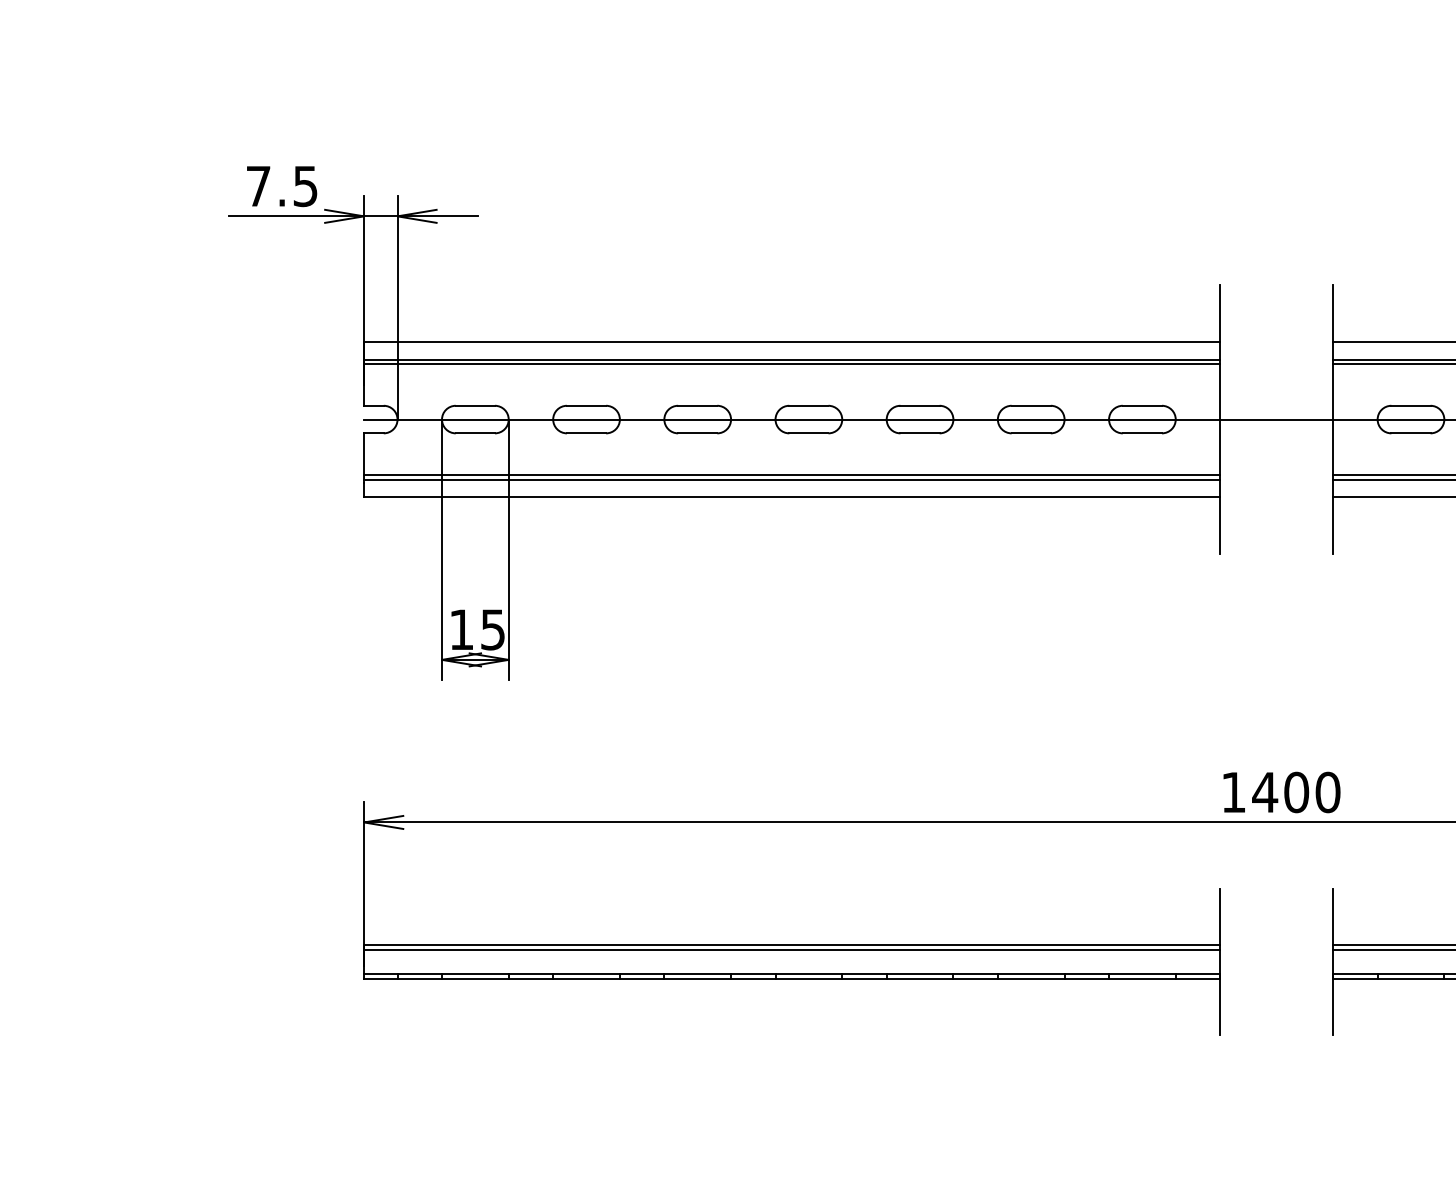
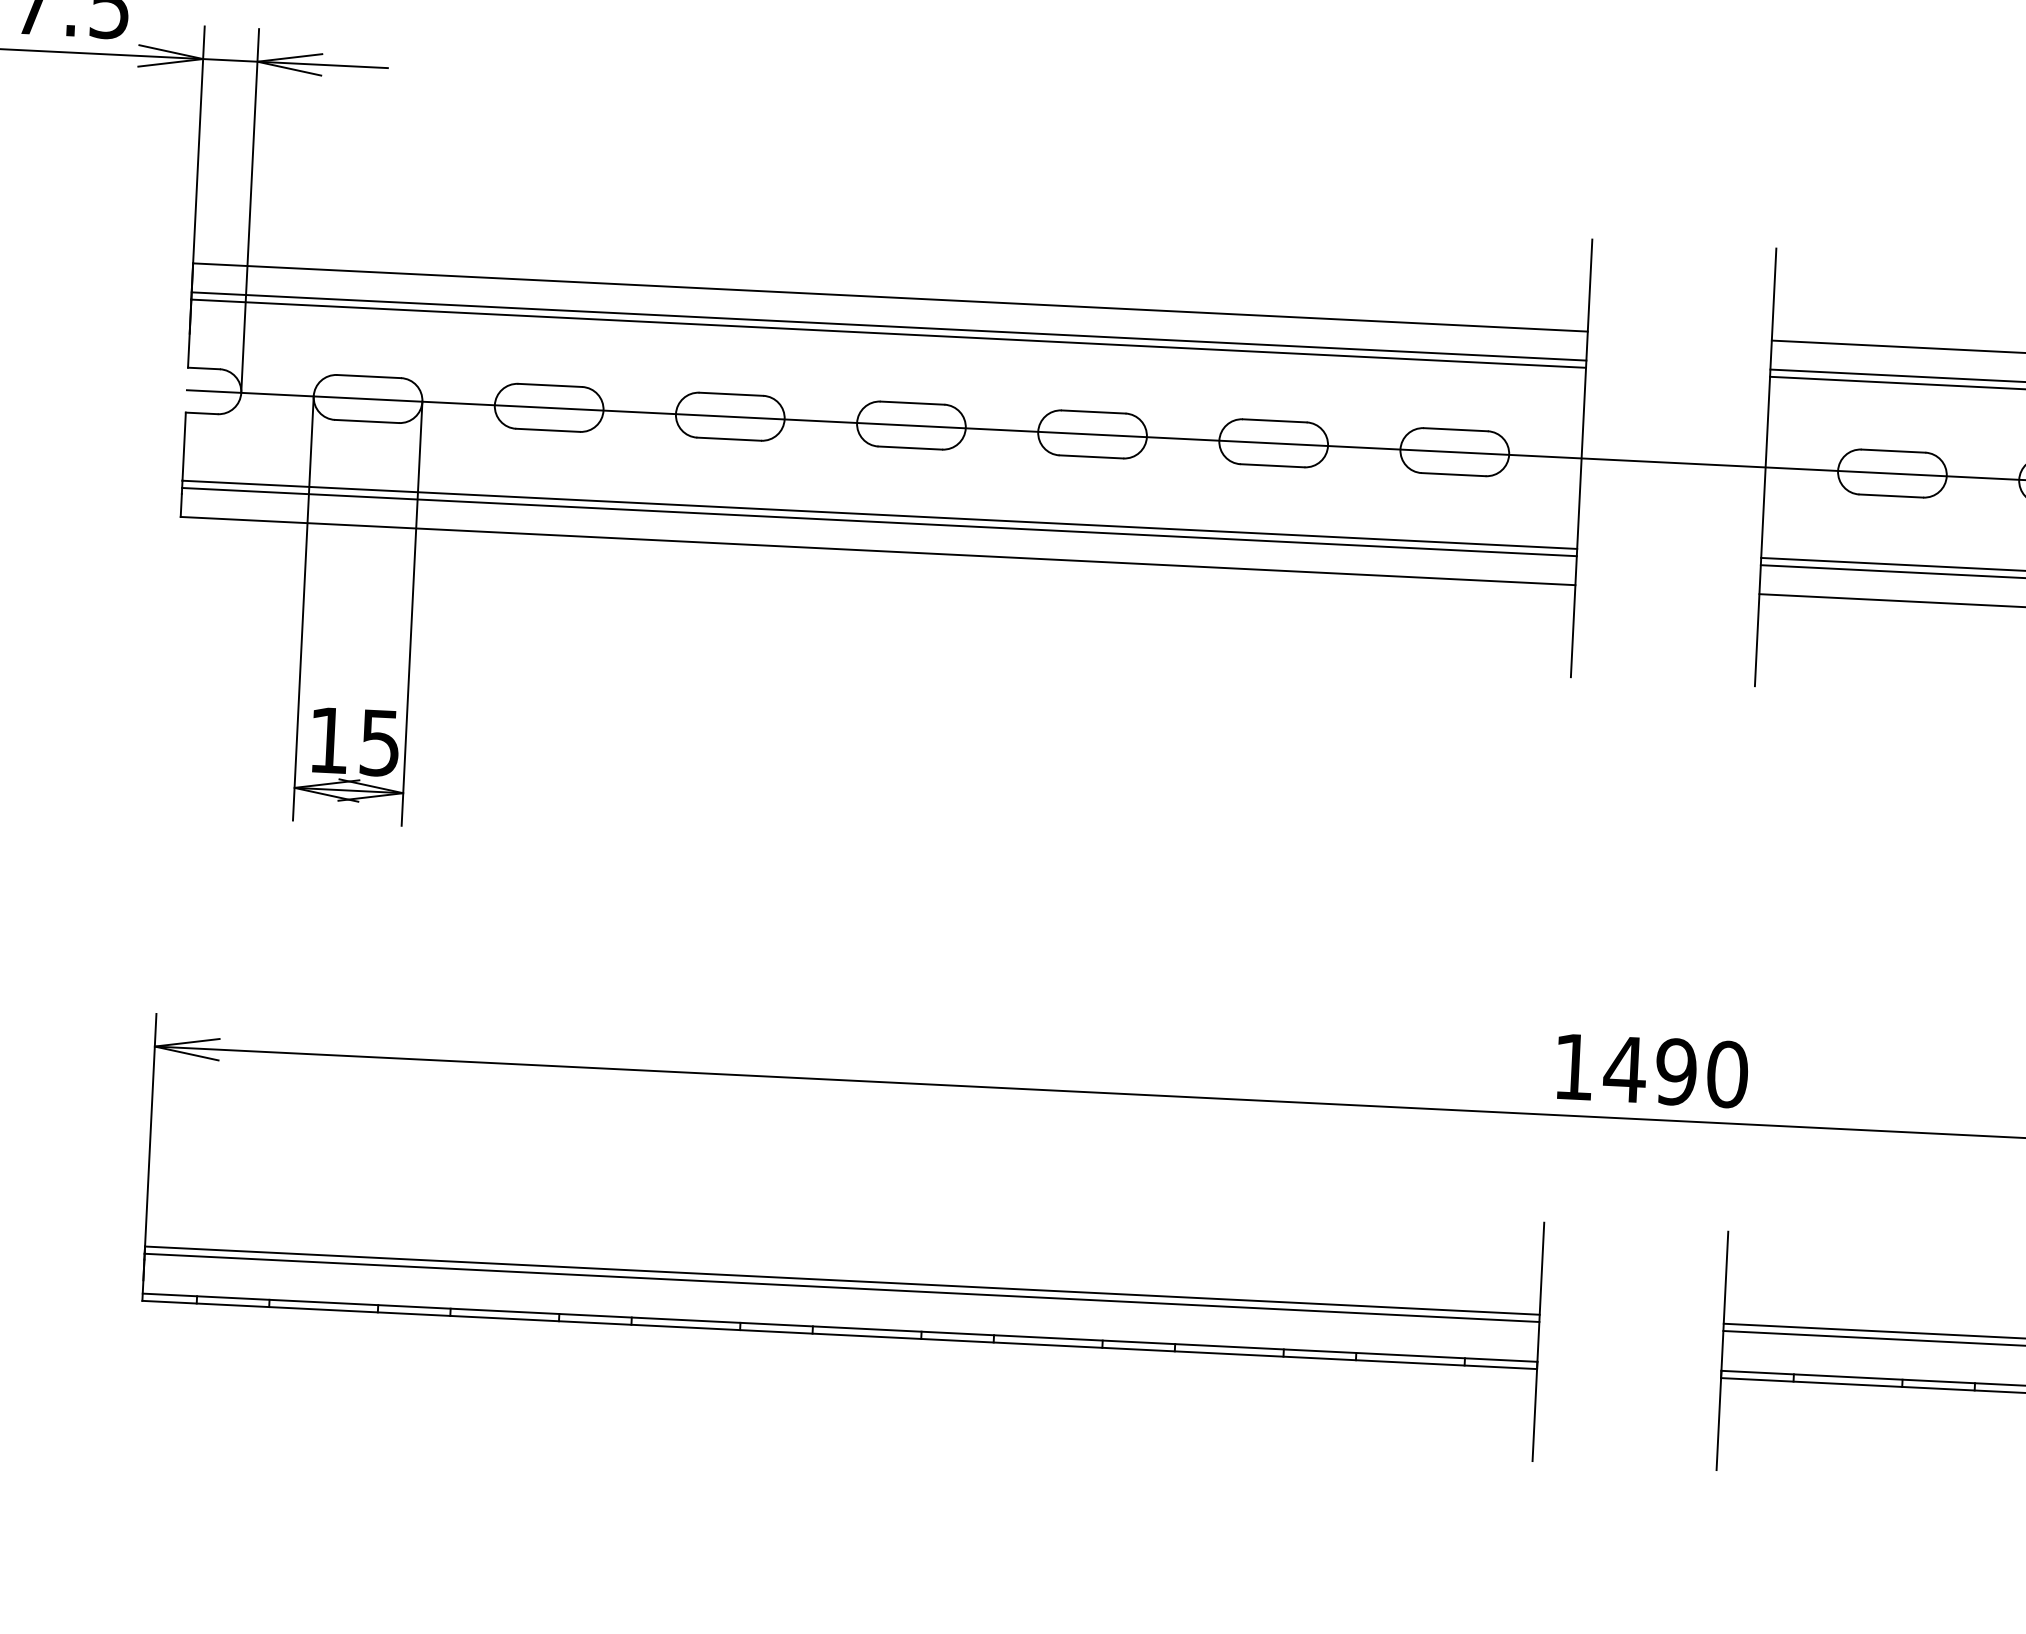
text: (1296, 792) -> (1676, 1072), 1400 -> 1490

